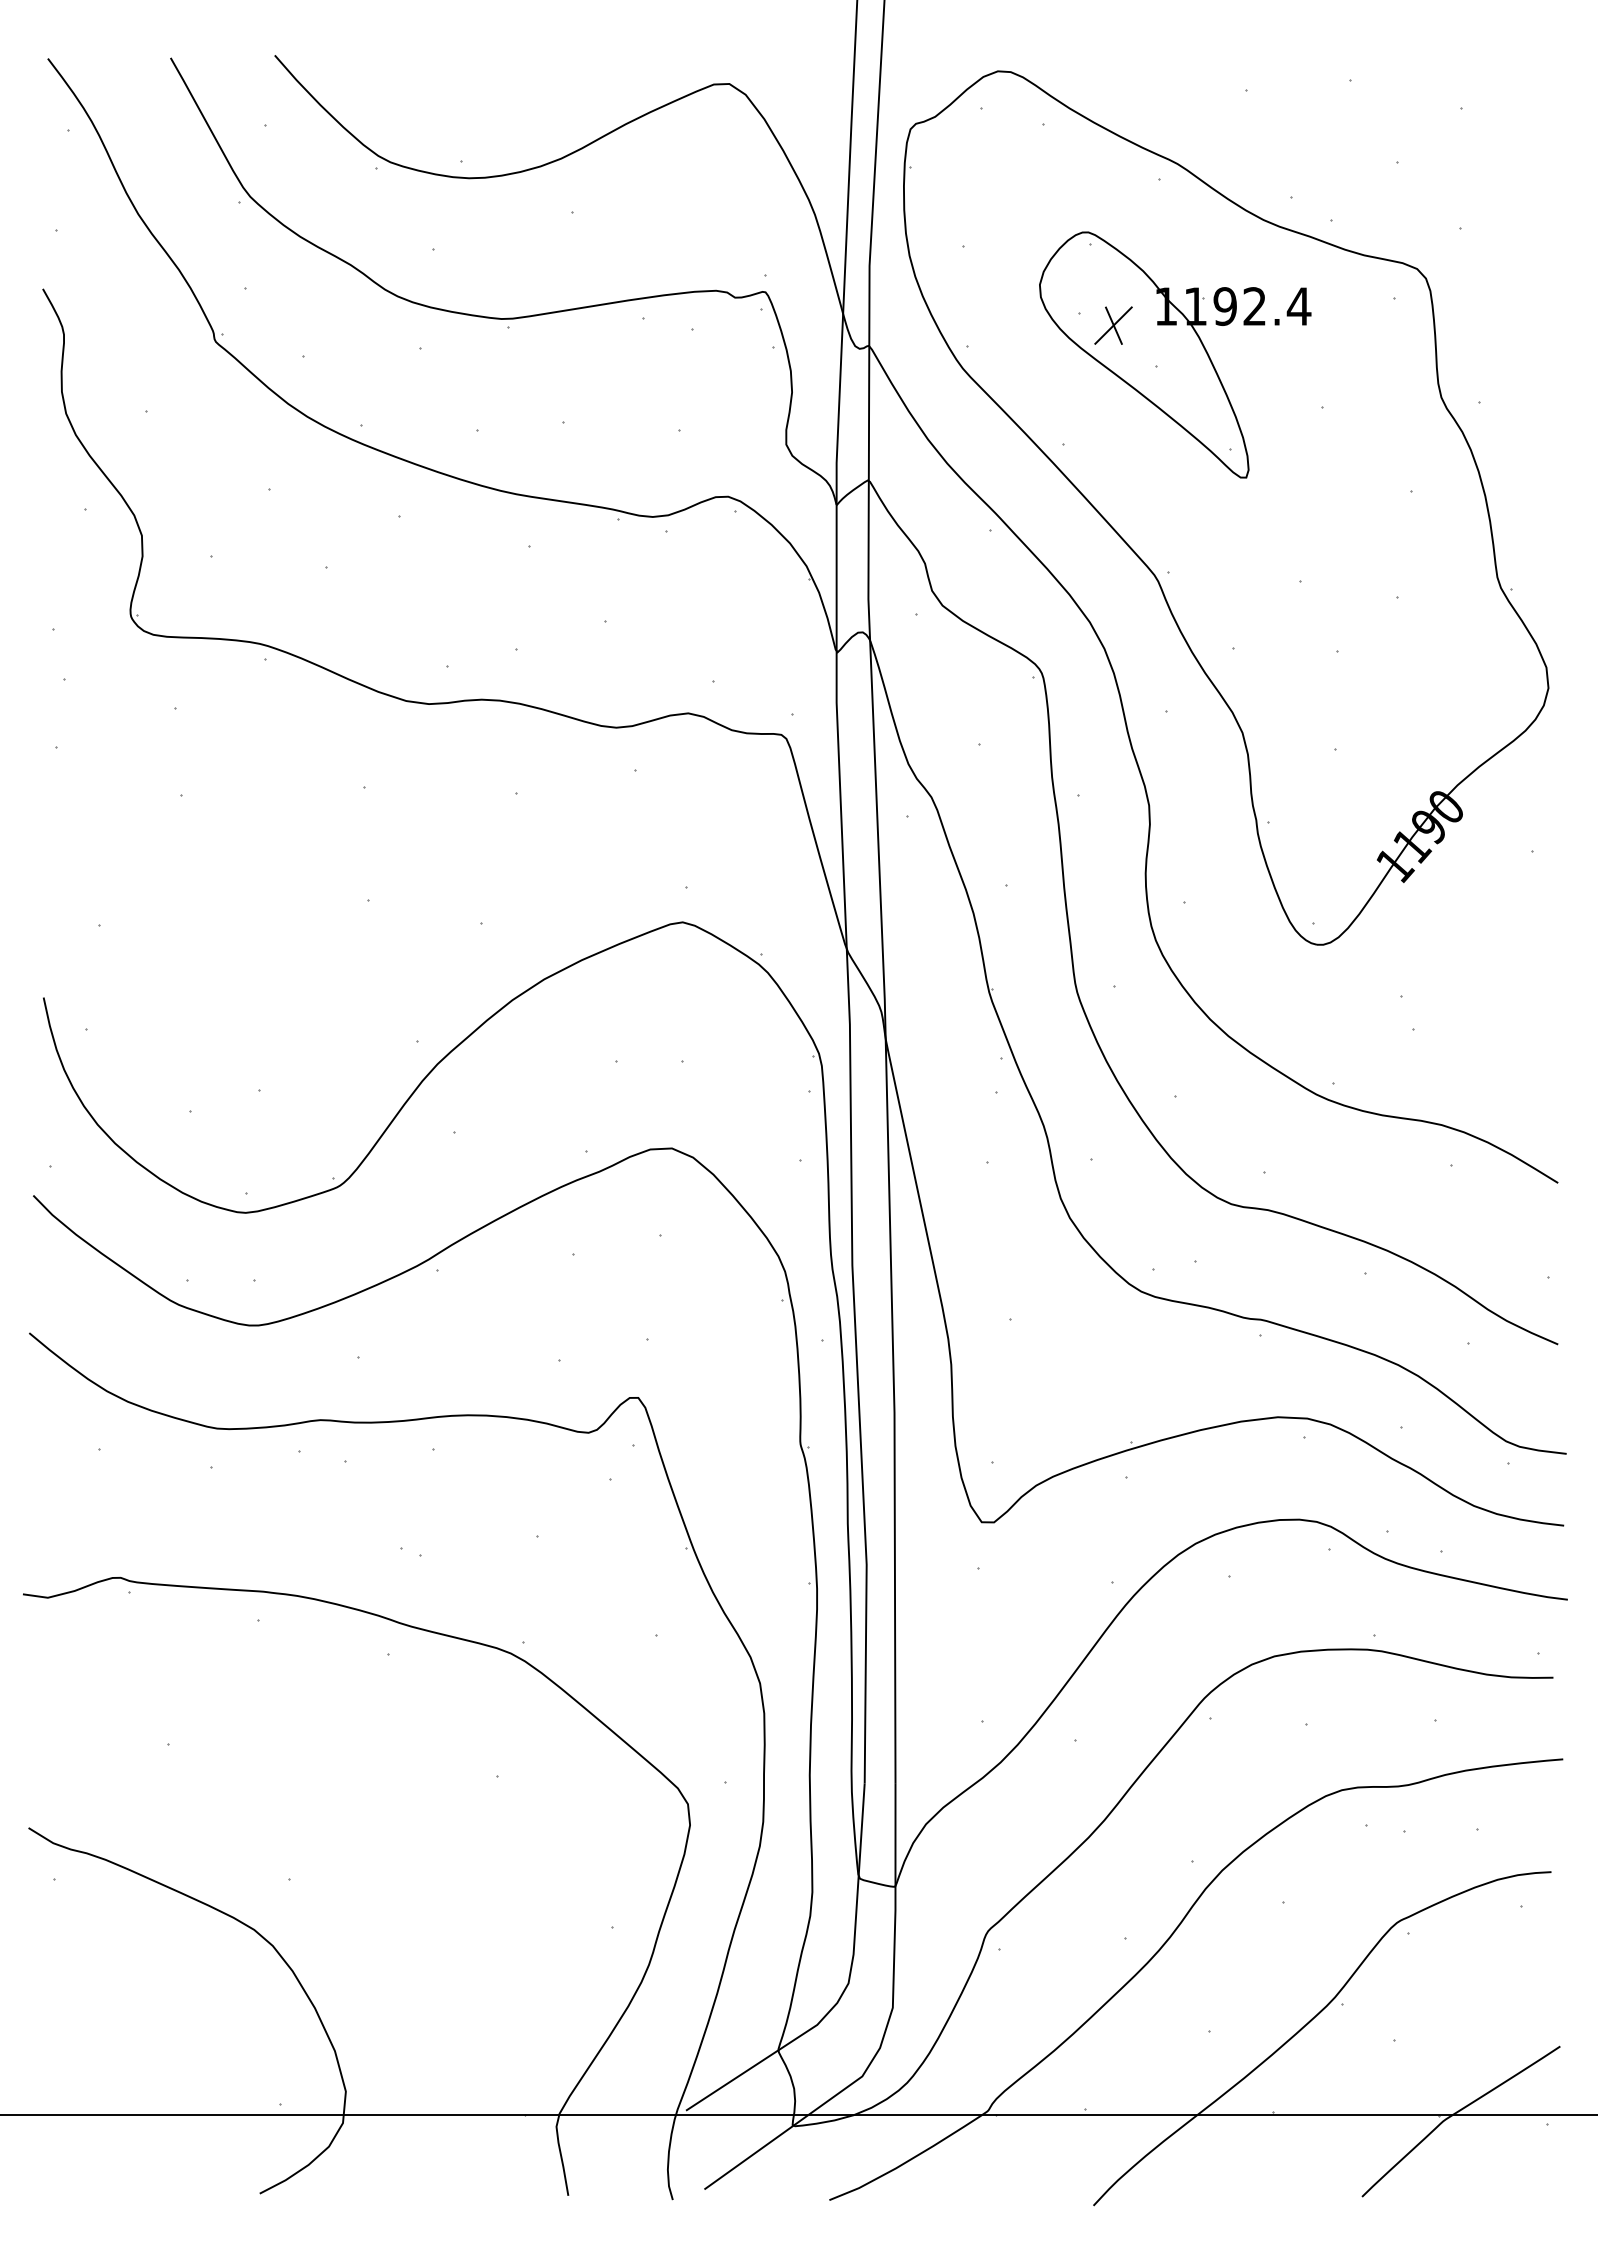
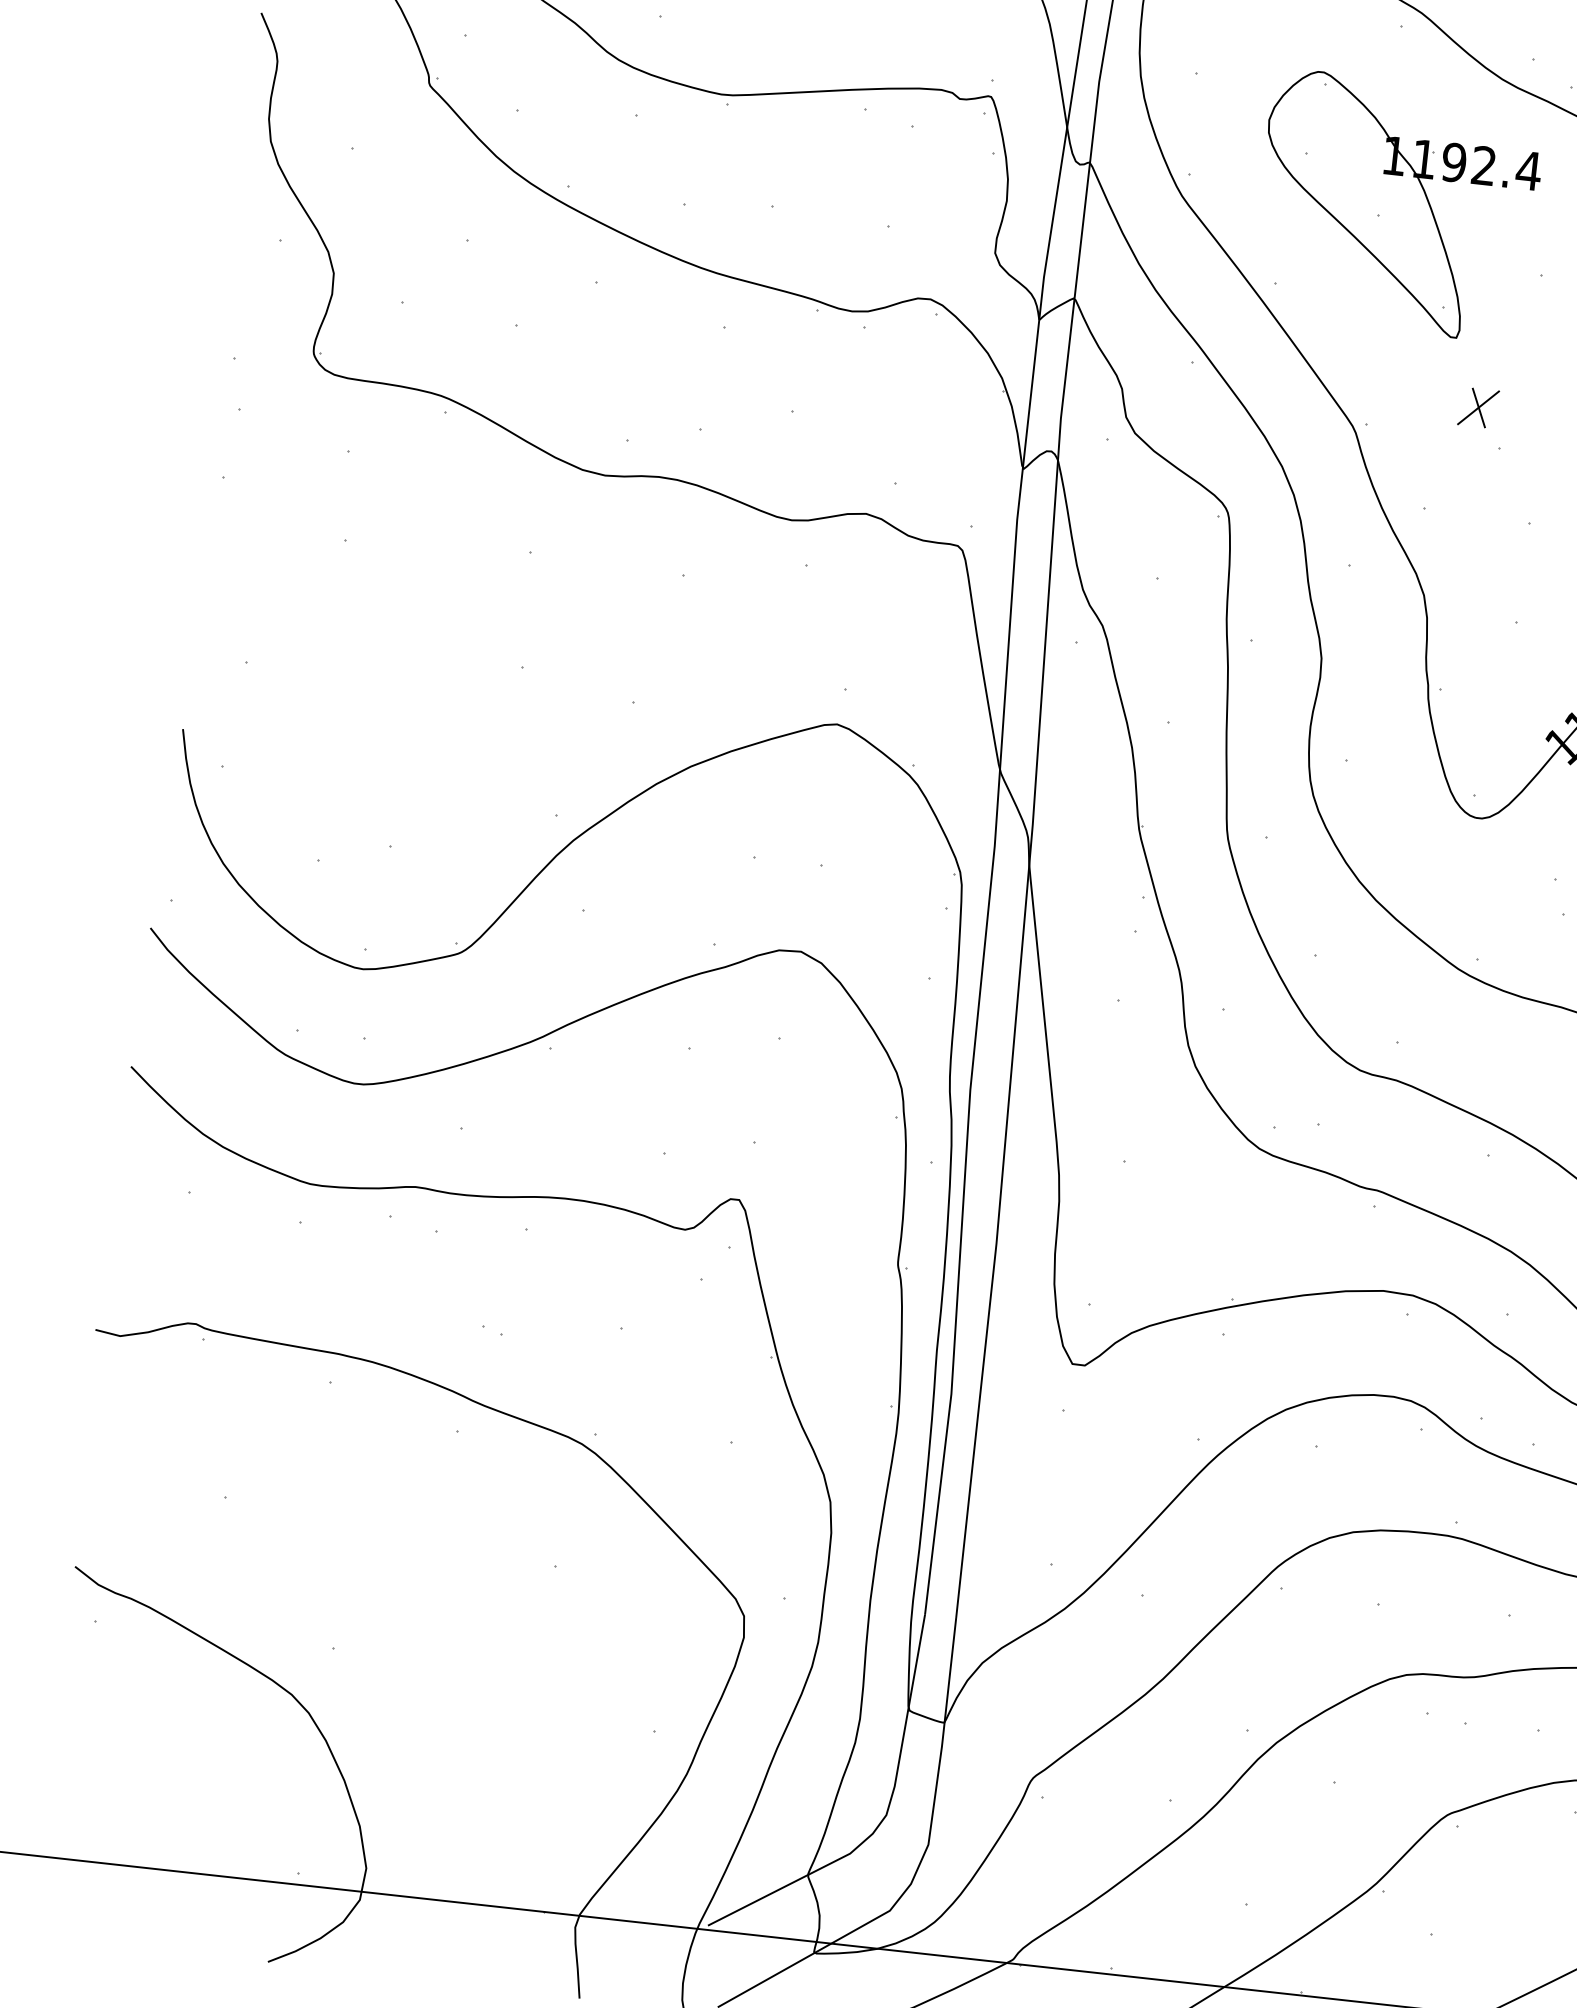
part: (1113, 325) -> (1478, 407), moved

